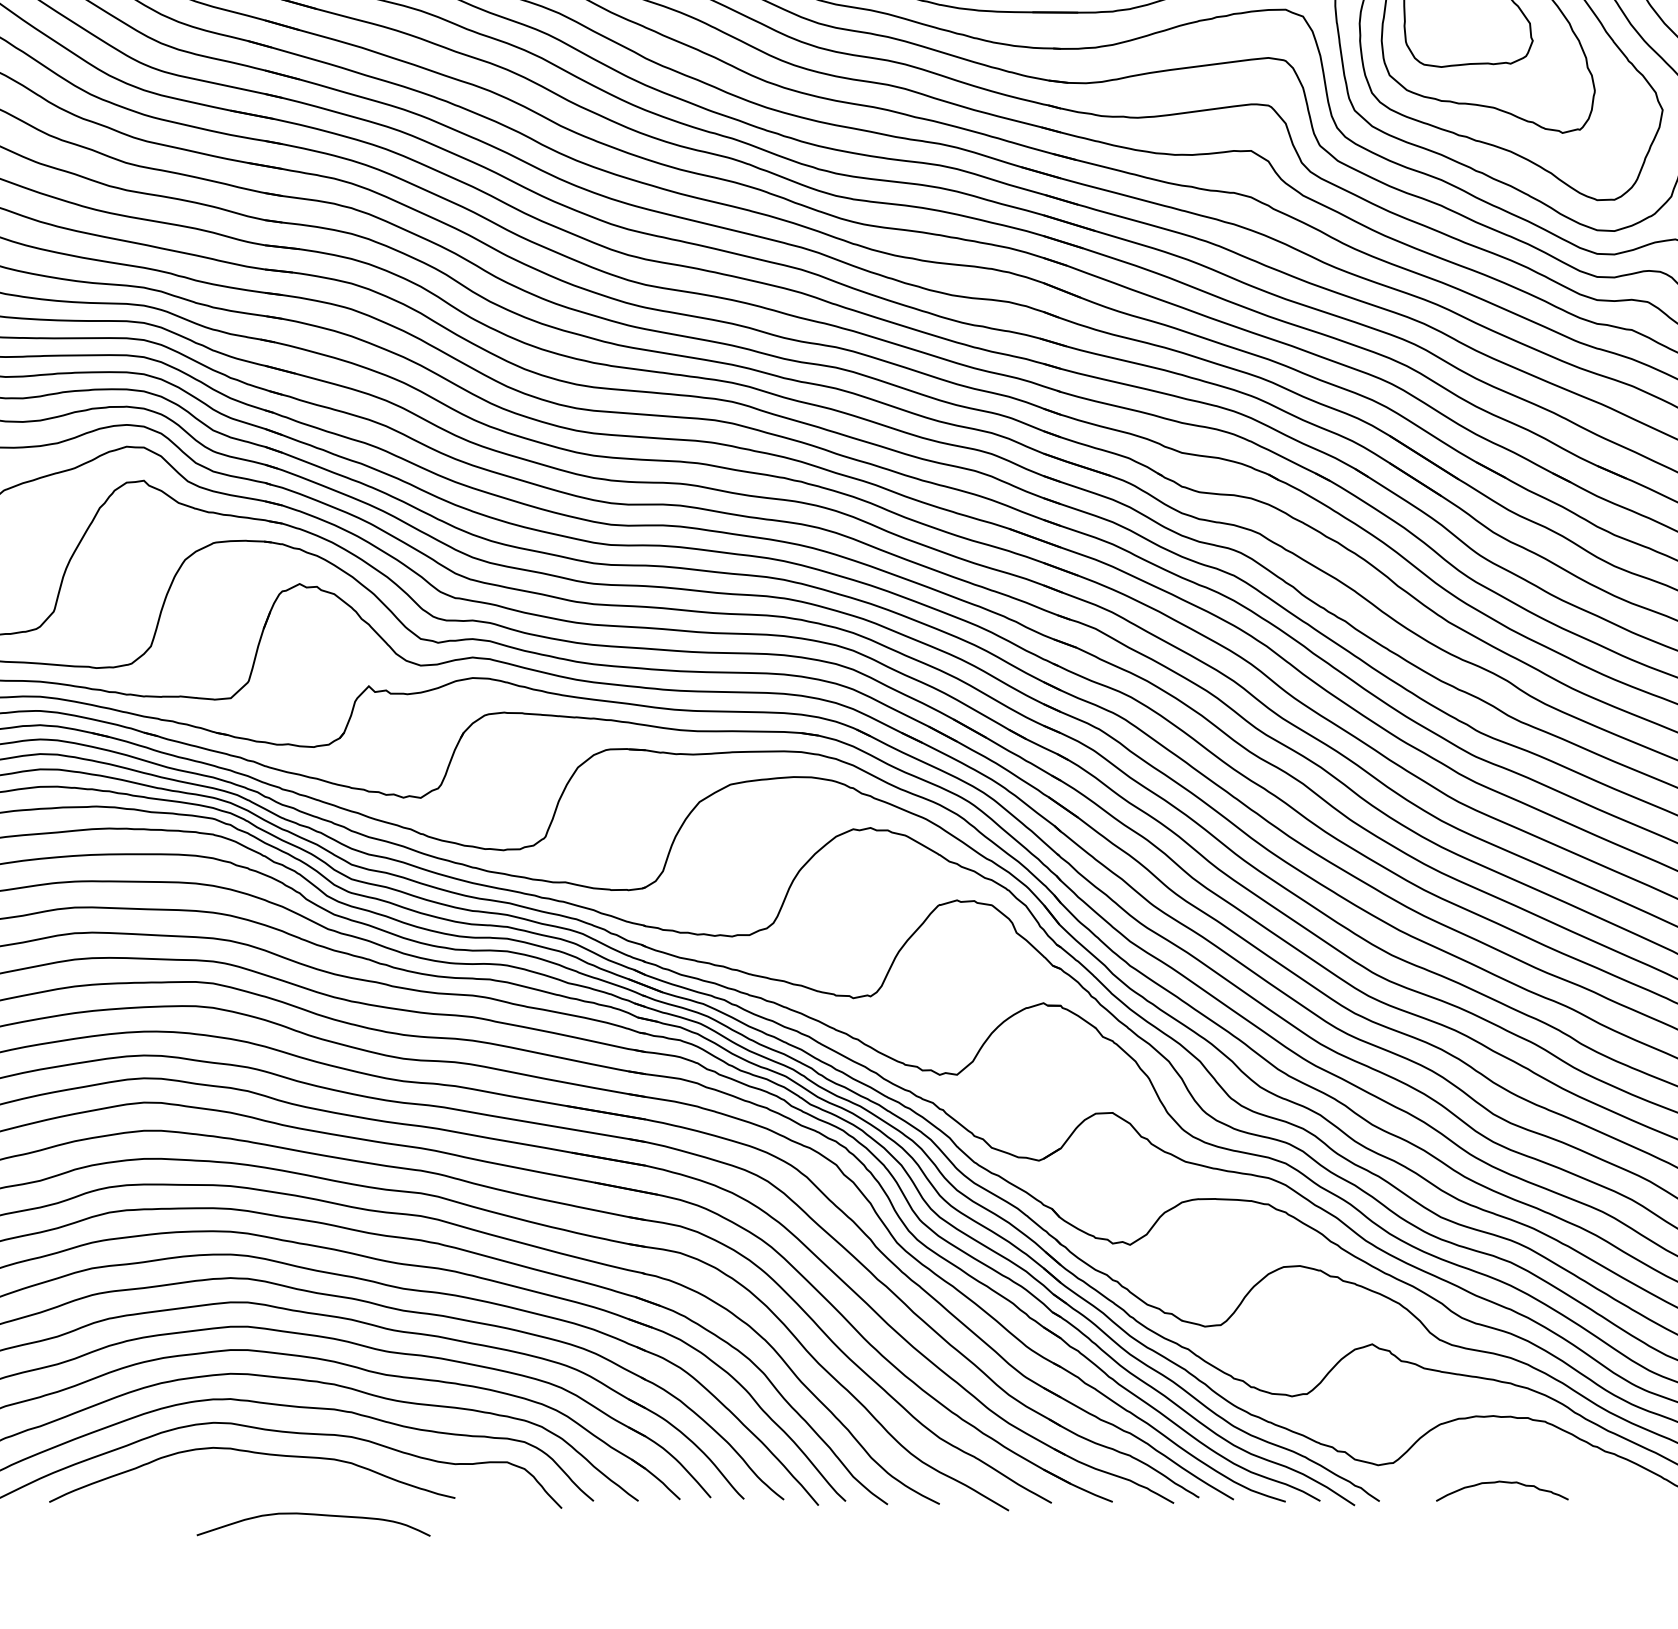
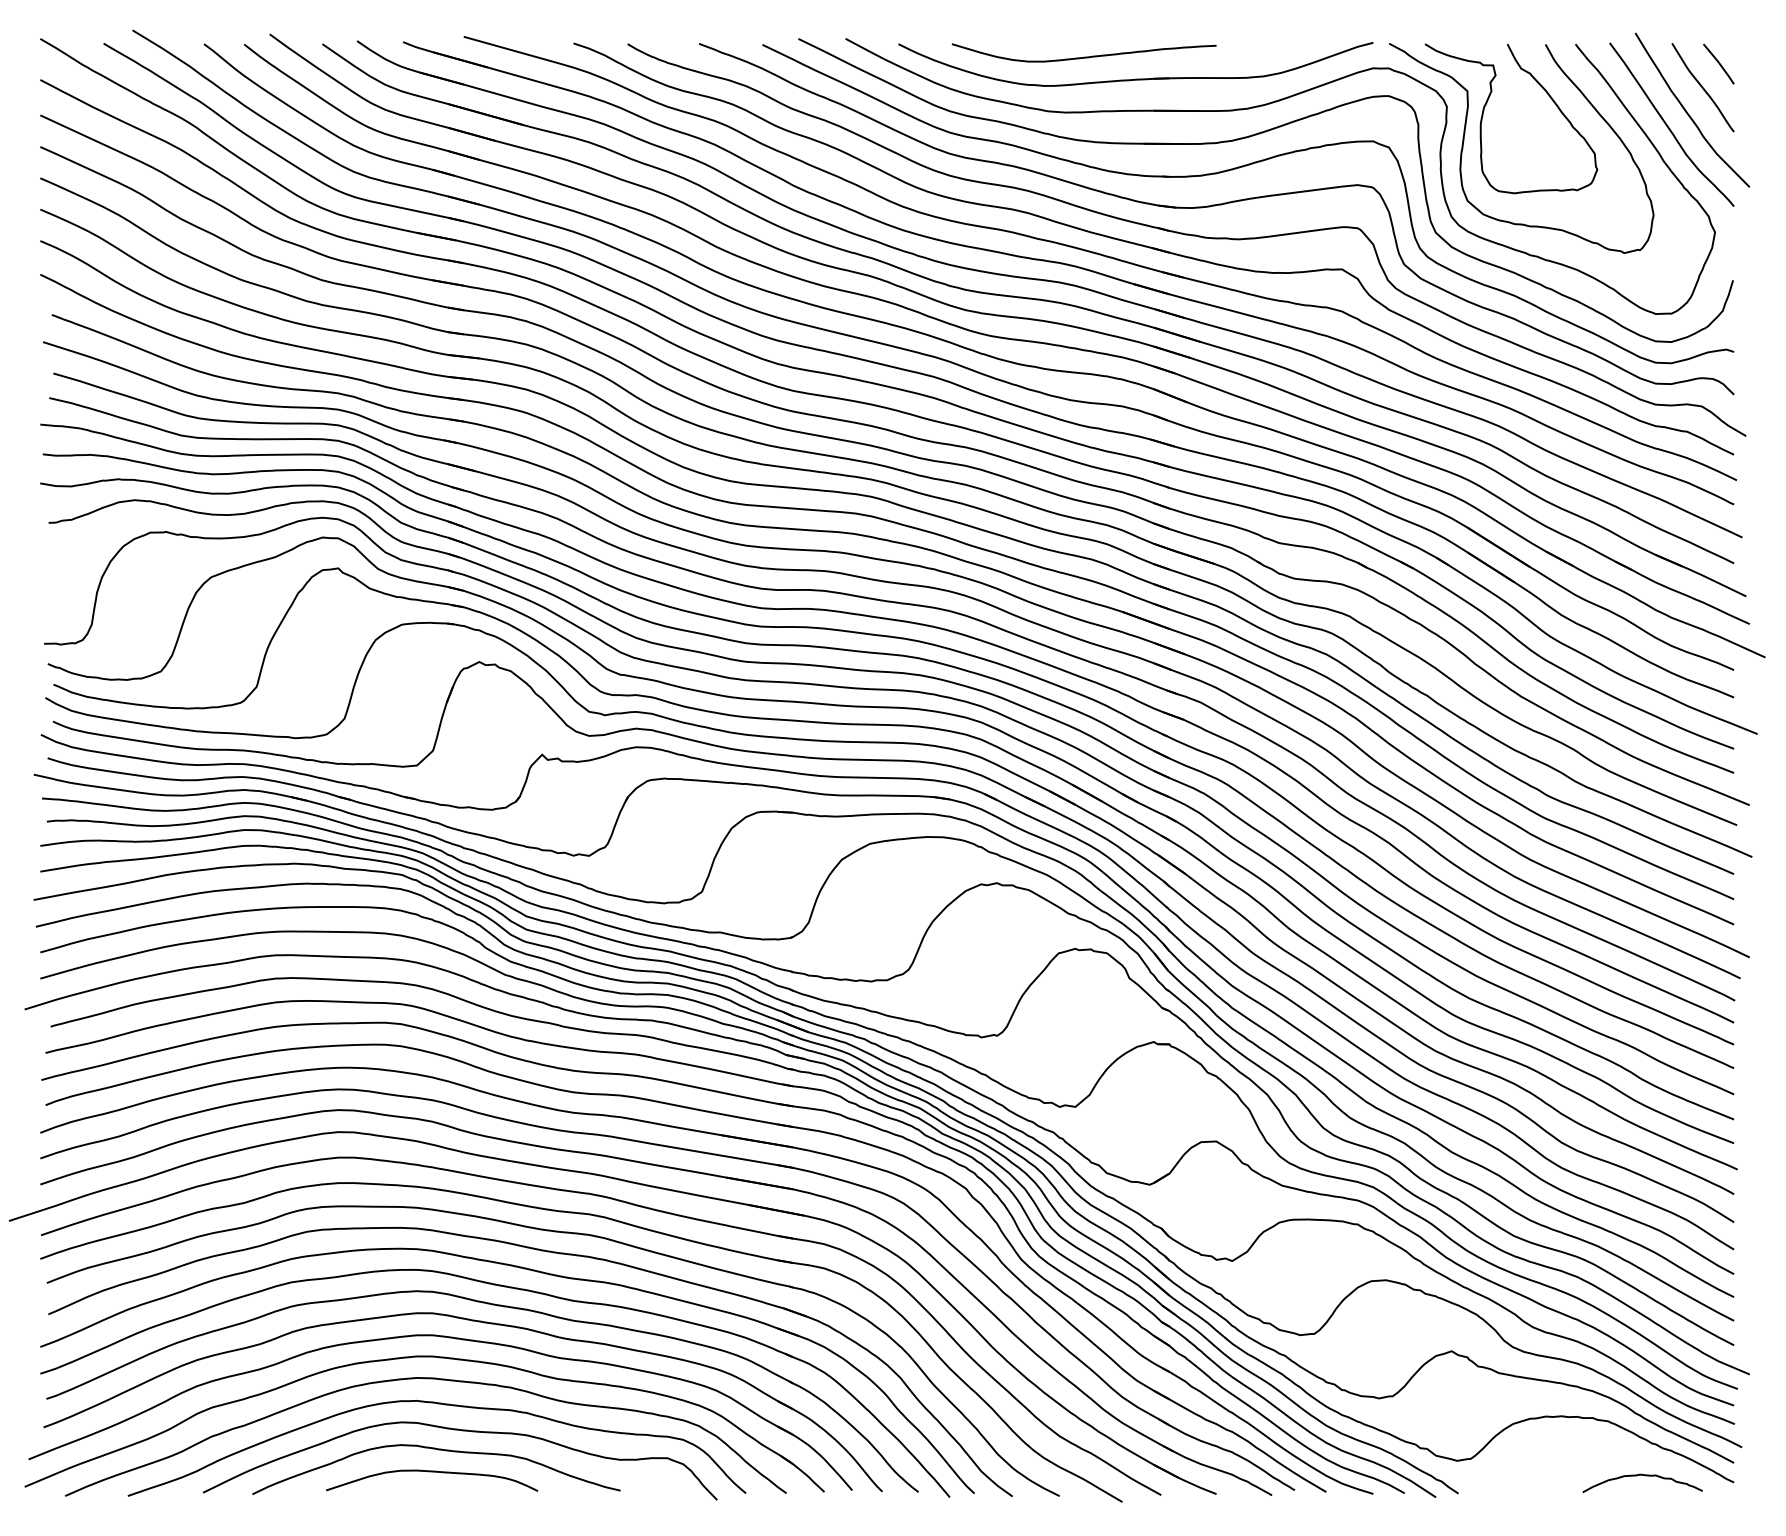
curve: (1505, 1483) -> (1645, 1476), moved
curve: (314, 1515) -> (432, 1472), moved

